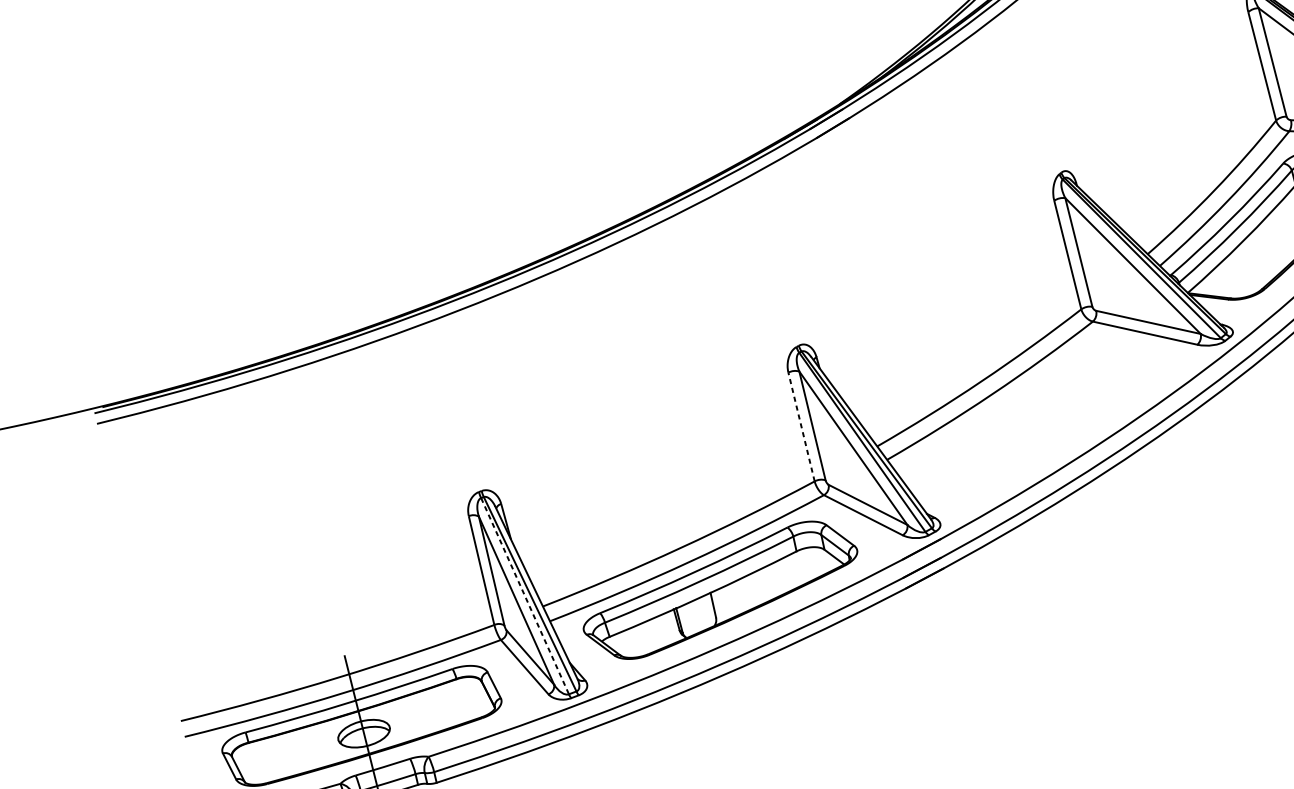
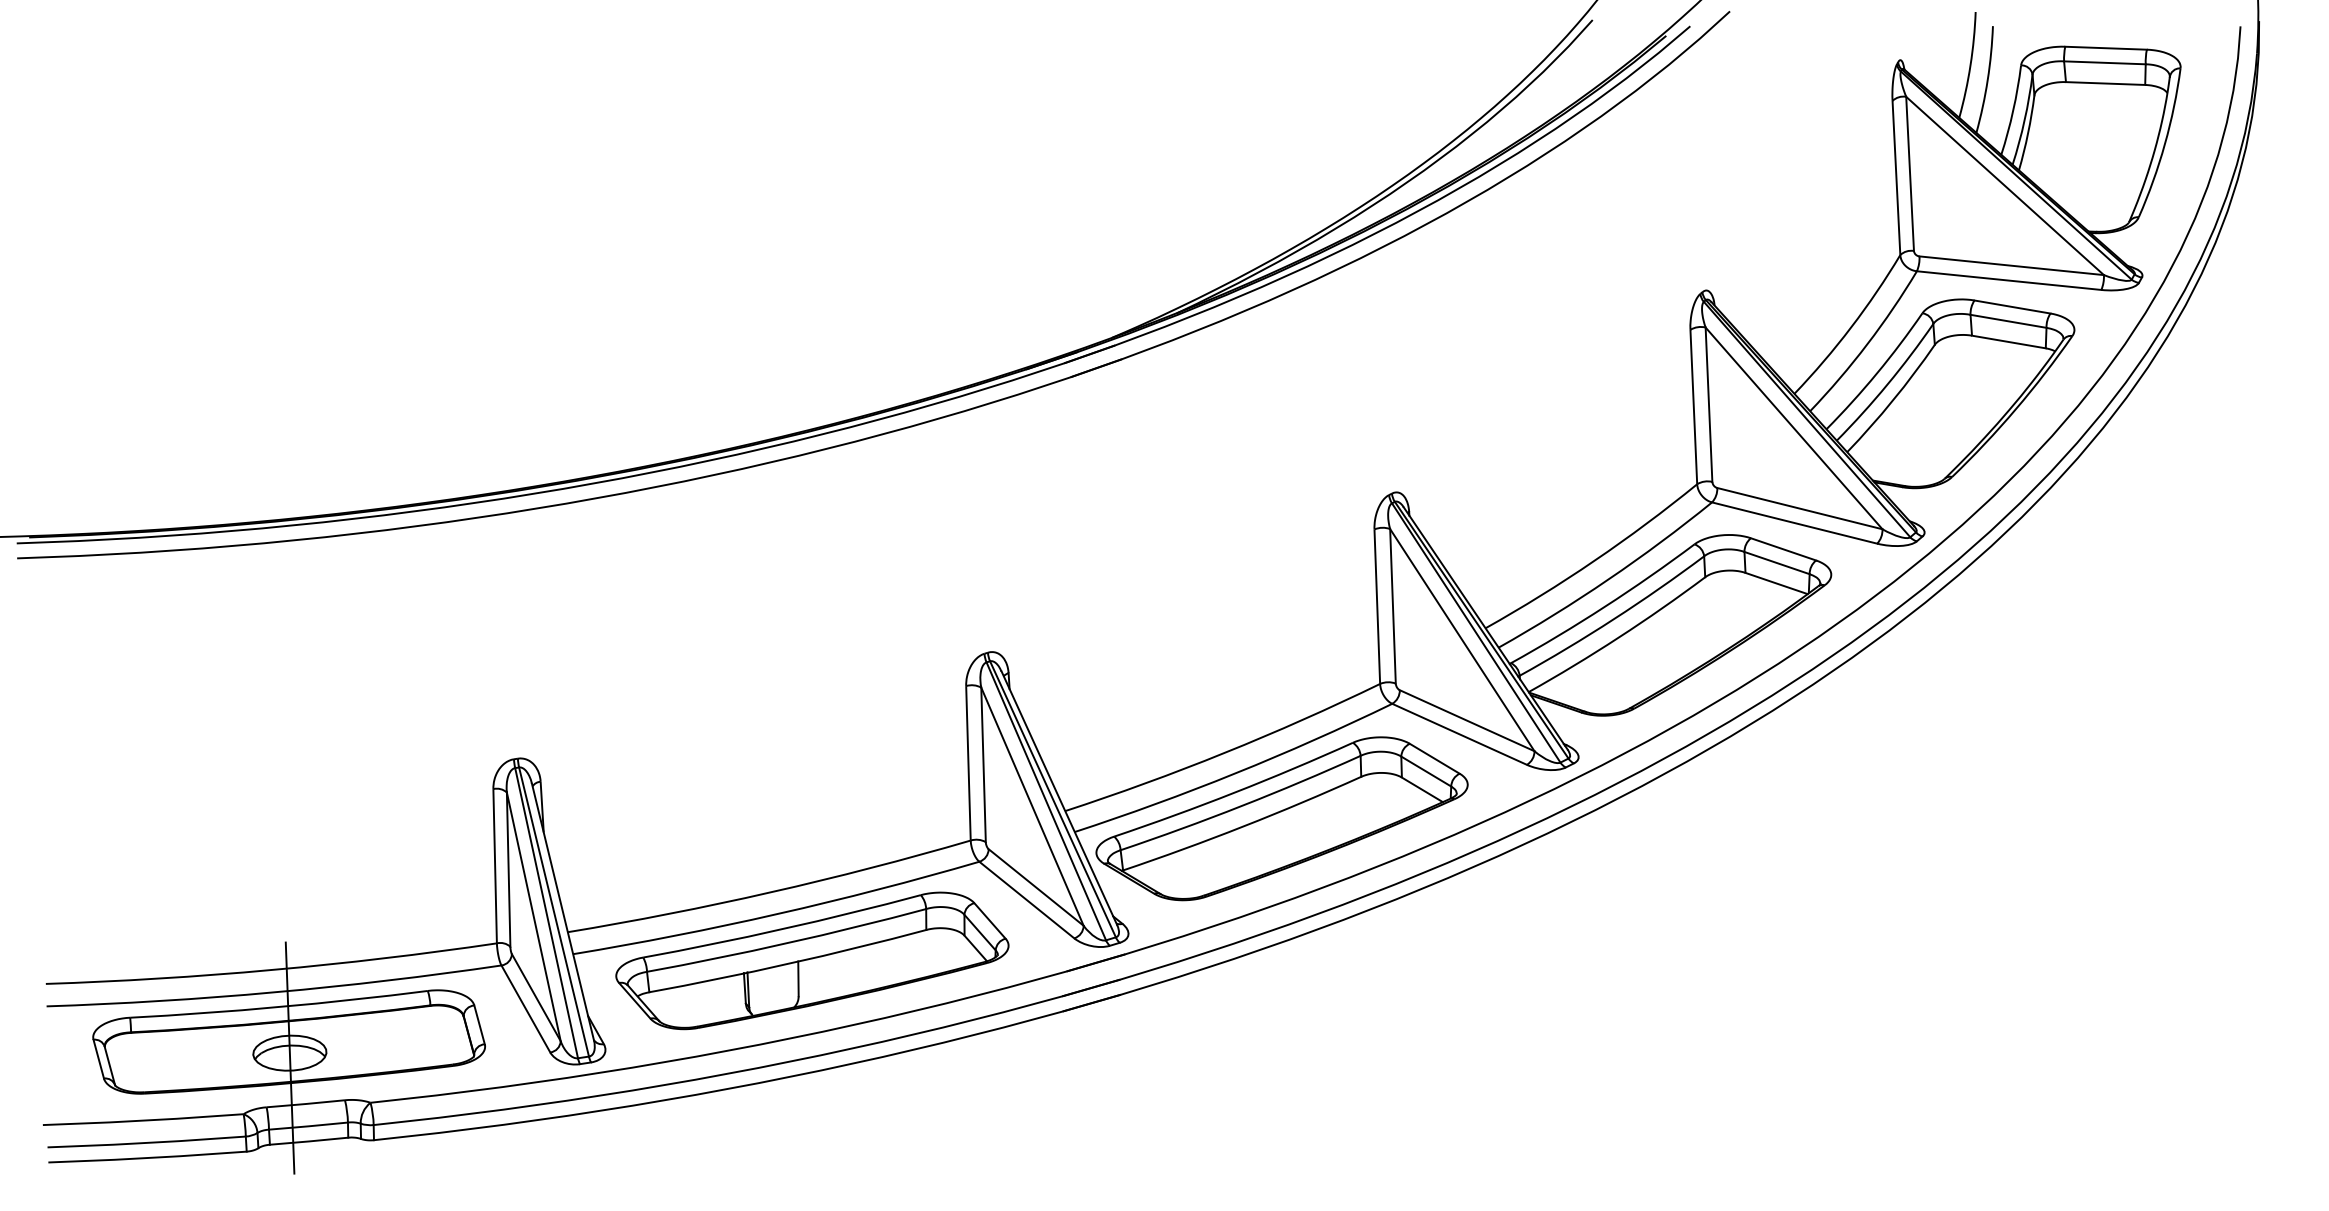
part: (1031, 419) -> (1281, 818), added
line: (801, 427) -> (968, 763), dashed -> solid
line: (525, 596) -> (546, 913), dashed -> solid

